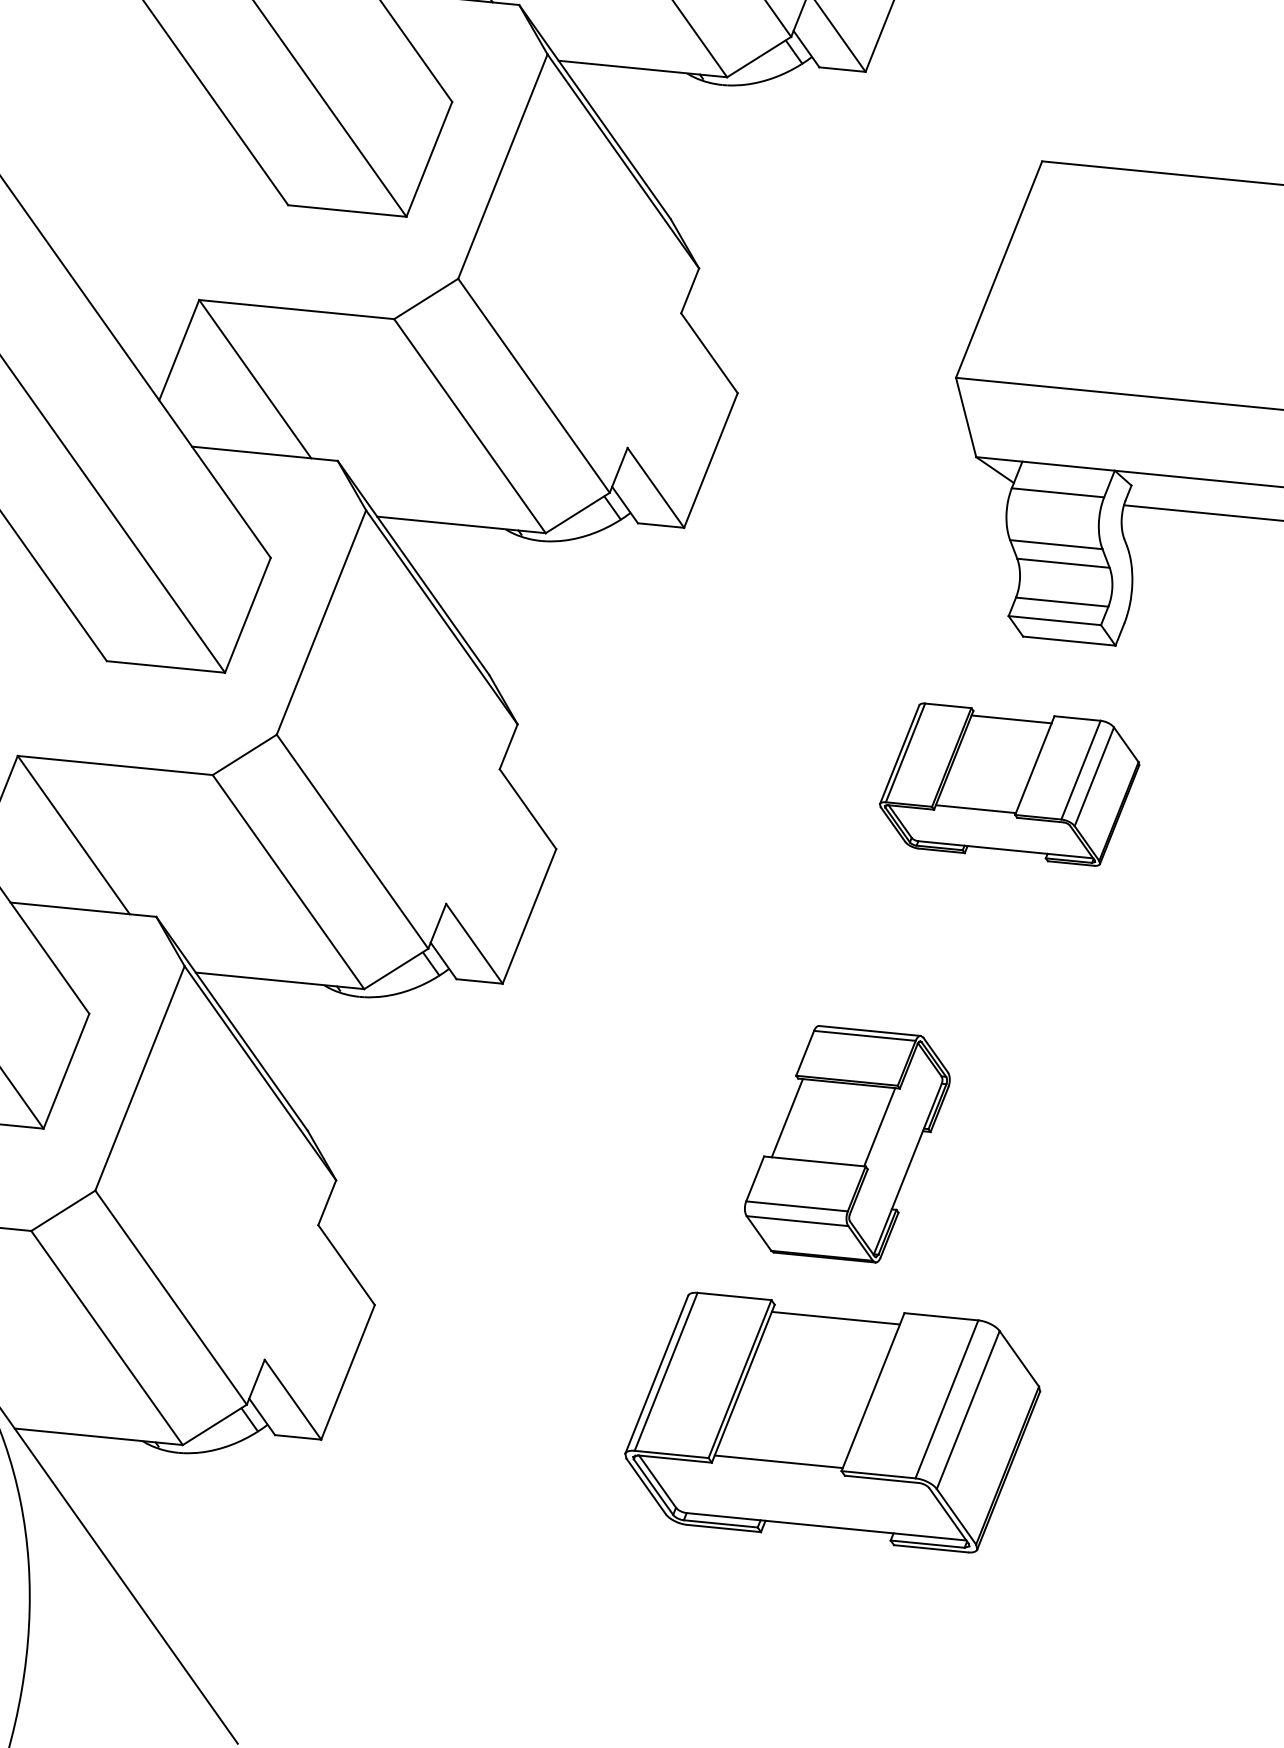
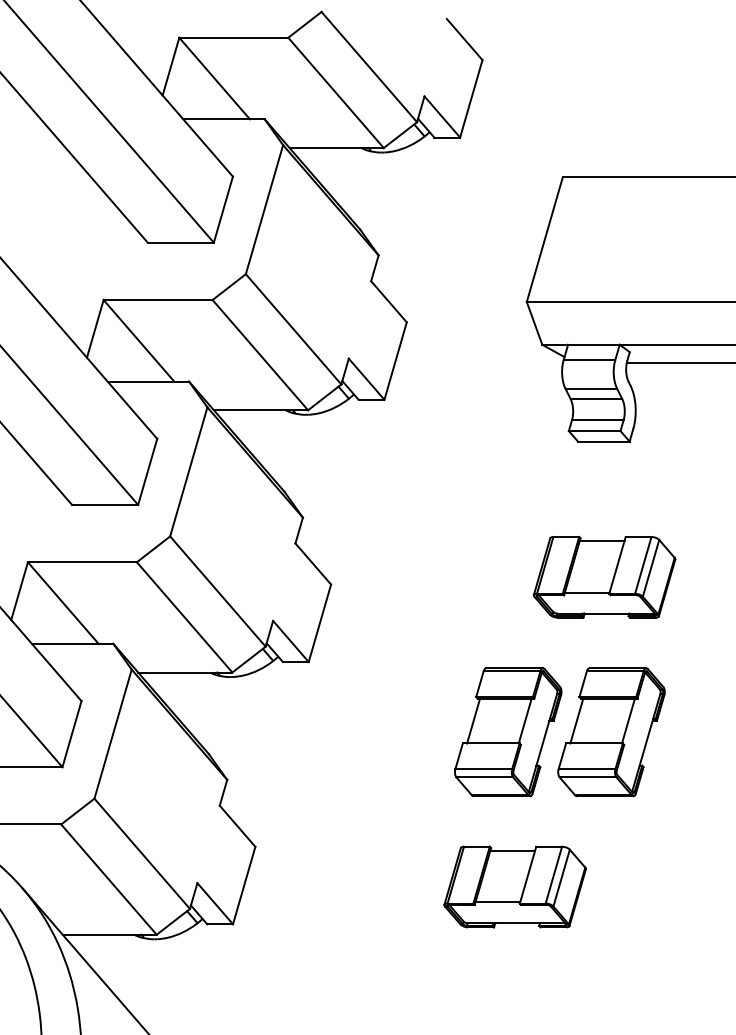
part: (1009, 783) -> (604, 576), moved
part: (1032, 1162) -> (611, 732), added
part: (831, 1421) -> (514, 886), size x0.62

